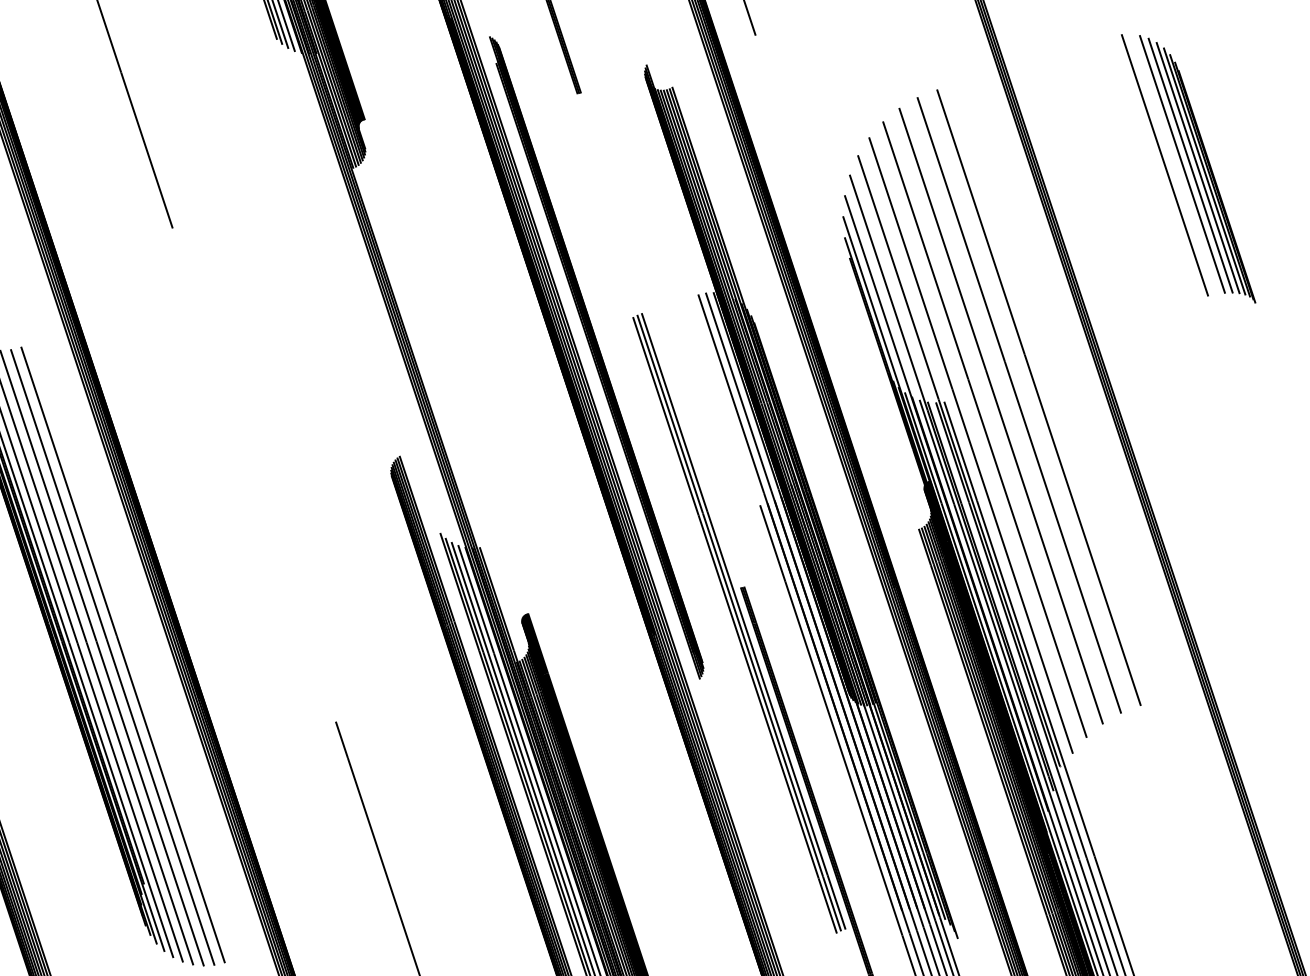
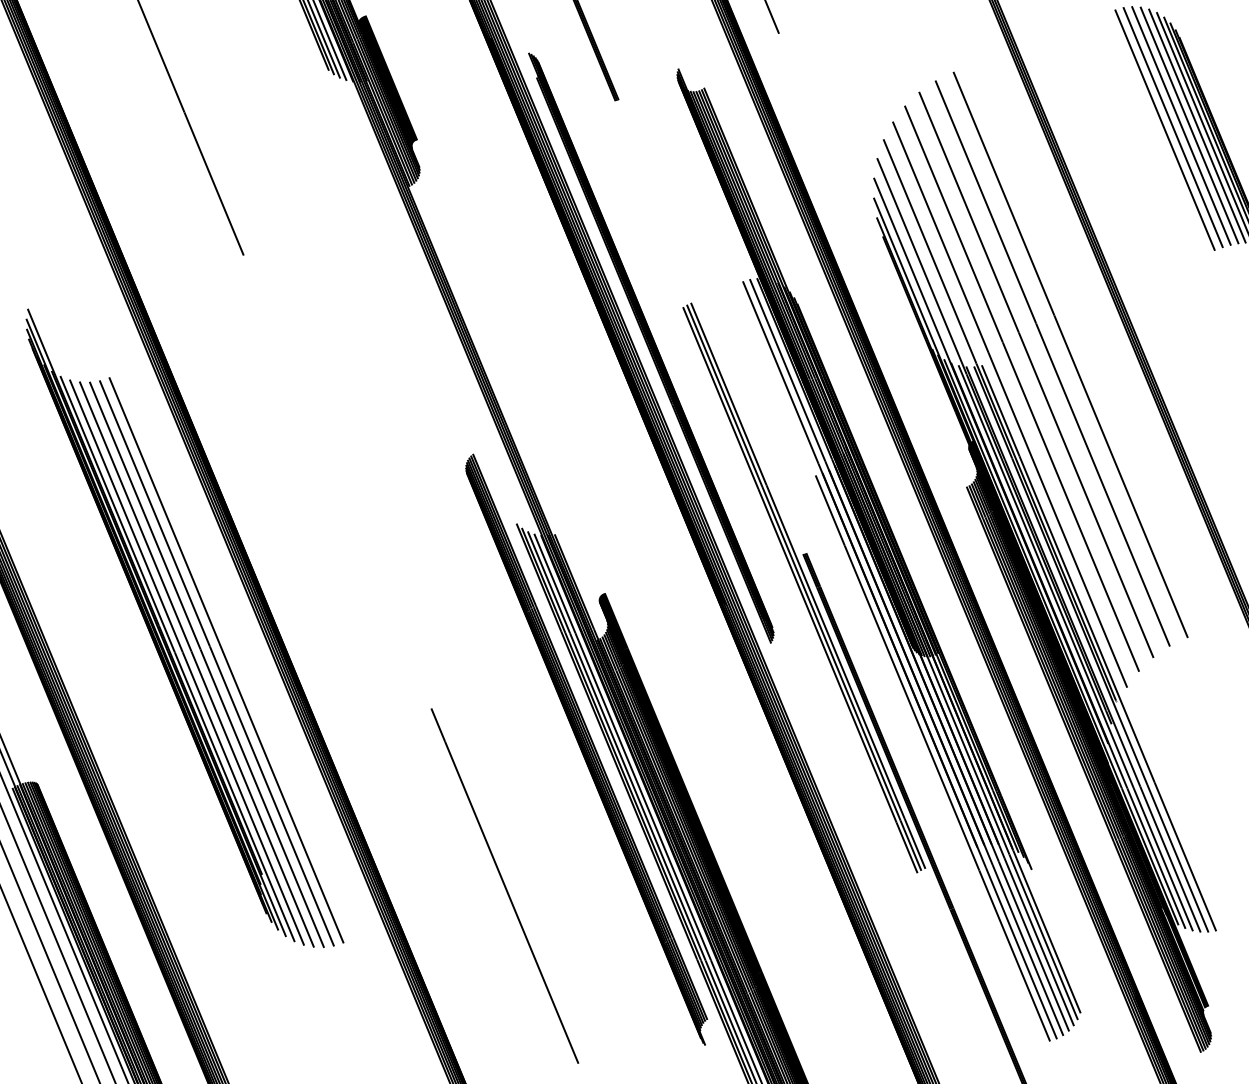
line: (1173, 163) -> (1181, 125), added
line: (1156, 166) -> (1165, 129), added

